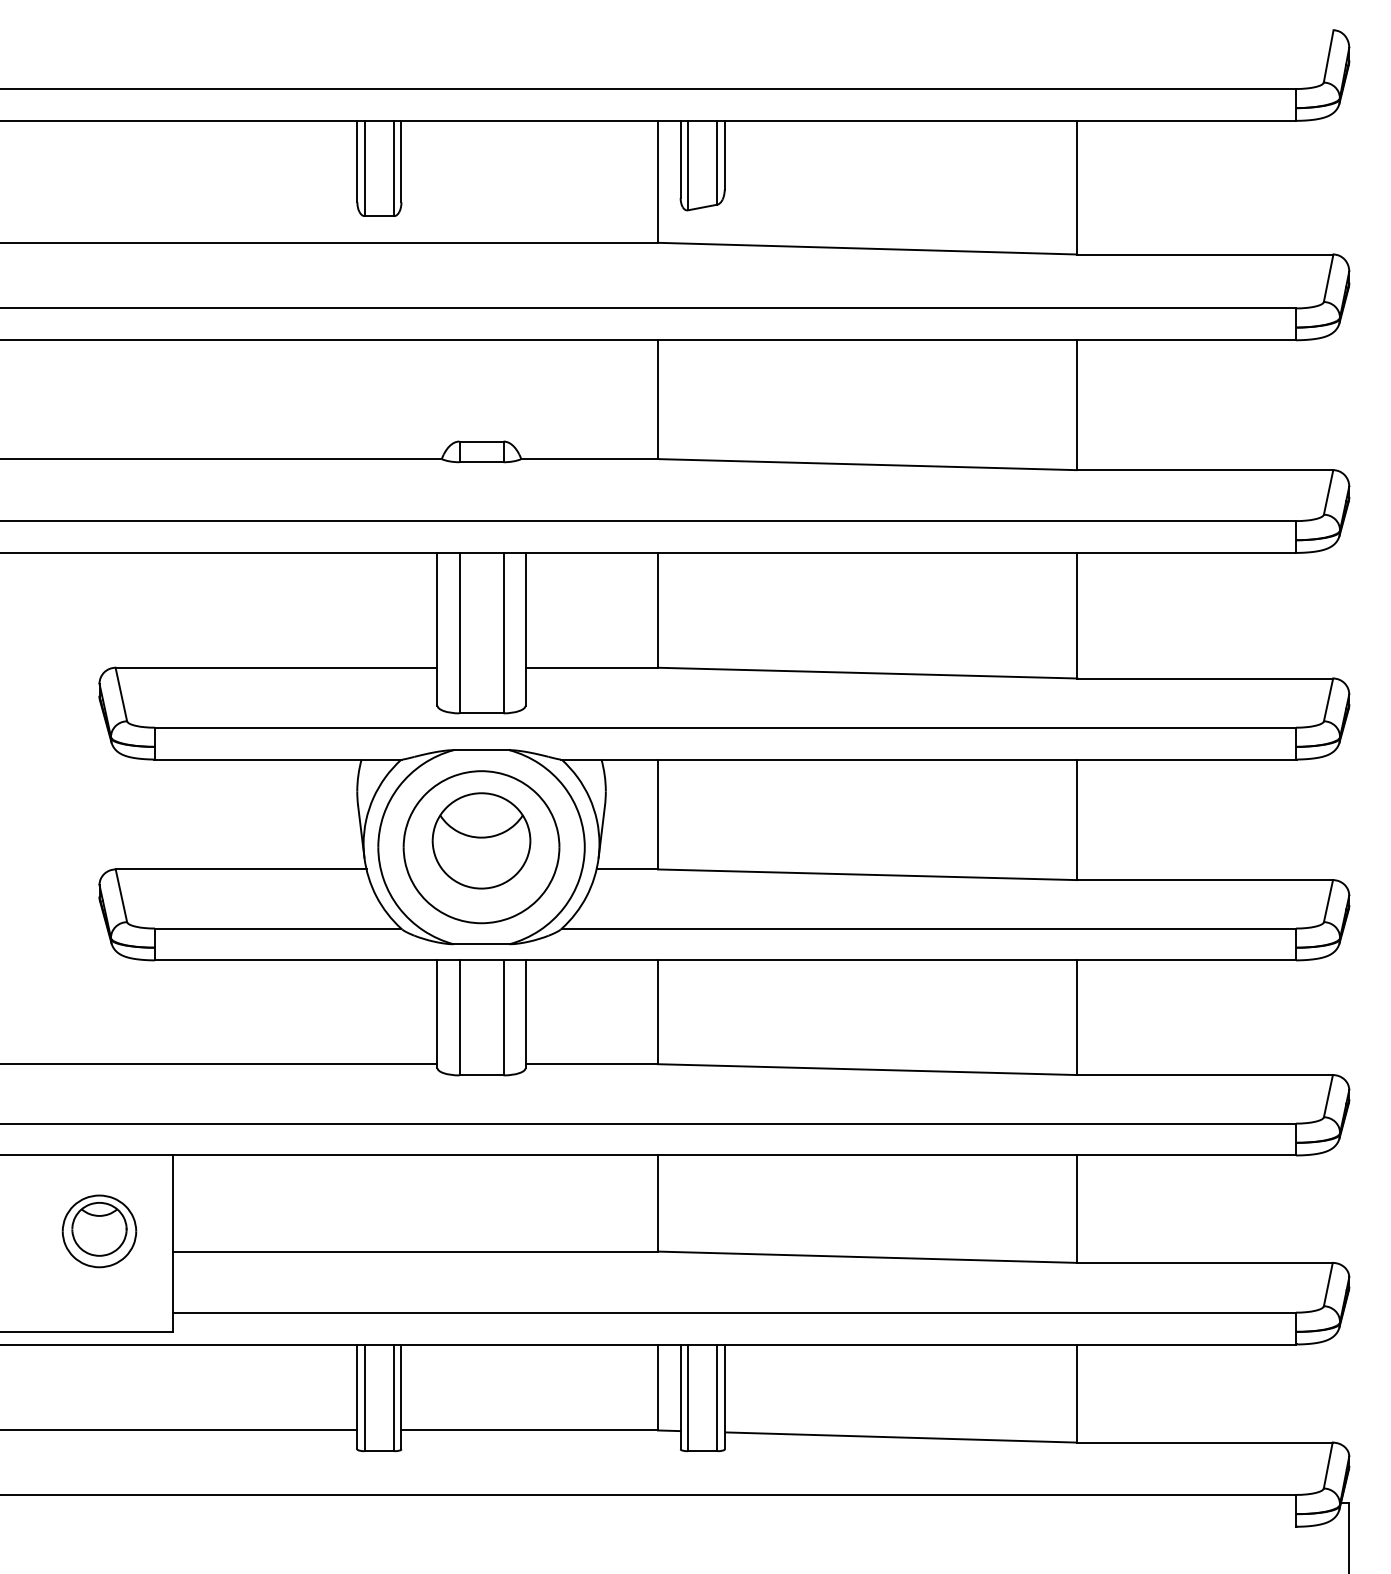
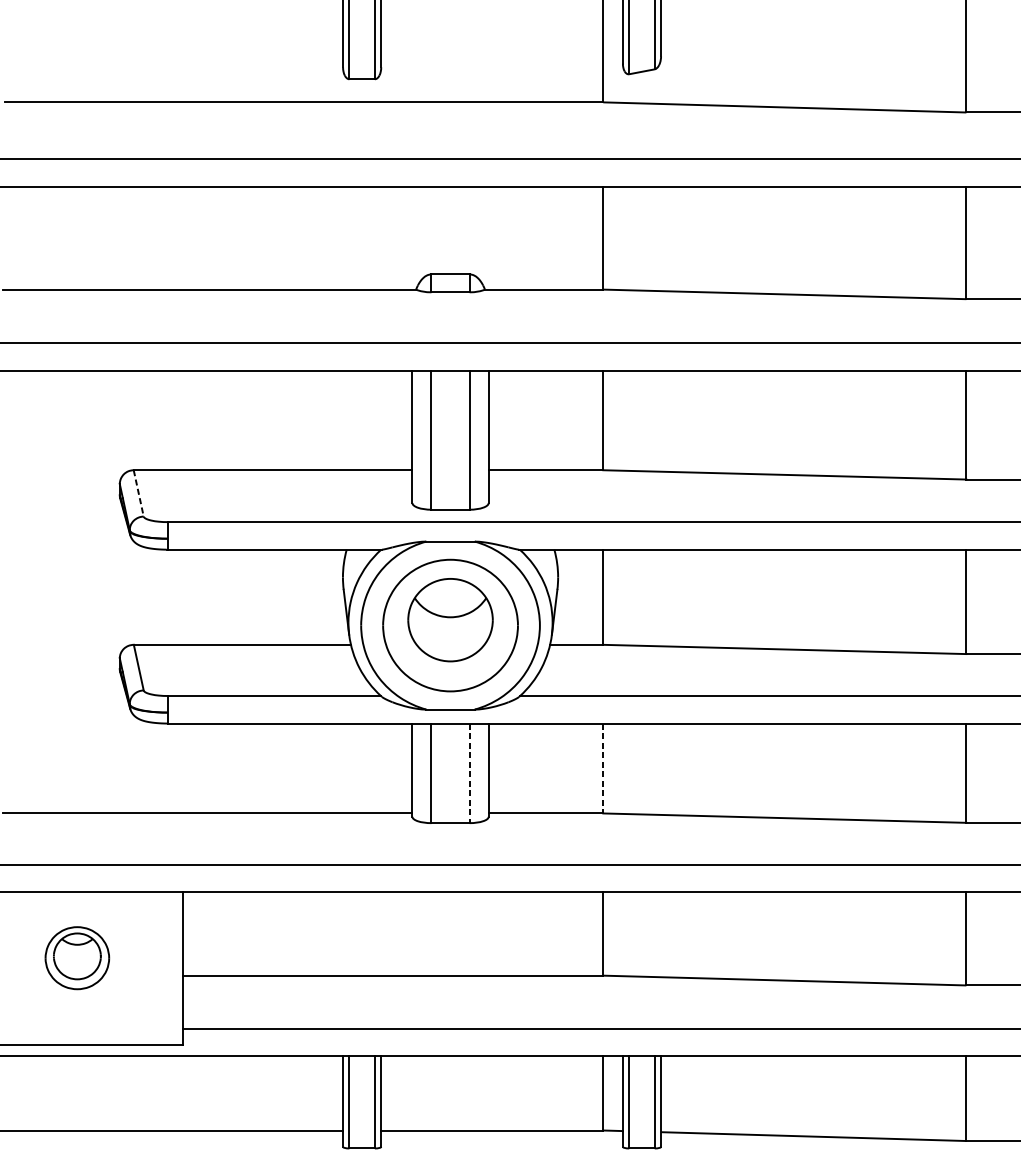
line: (121, 695) -> (138, 494), solid -> dashed
line: (657, 1012) -> (602, 768), solid -> dashed
line: (503, 1017) -> (469, 773), solid -> dashed
part: (99, 1231) -> (77, 958), moved

